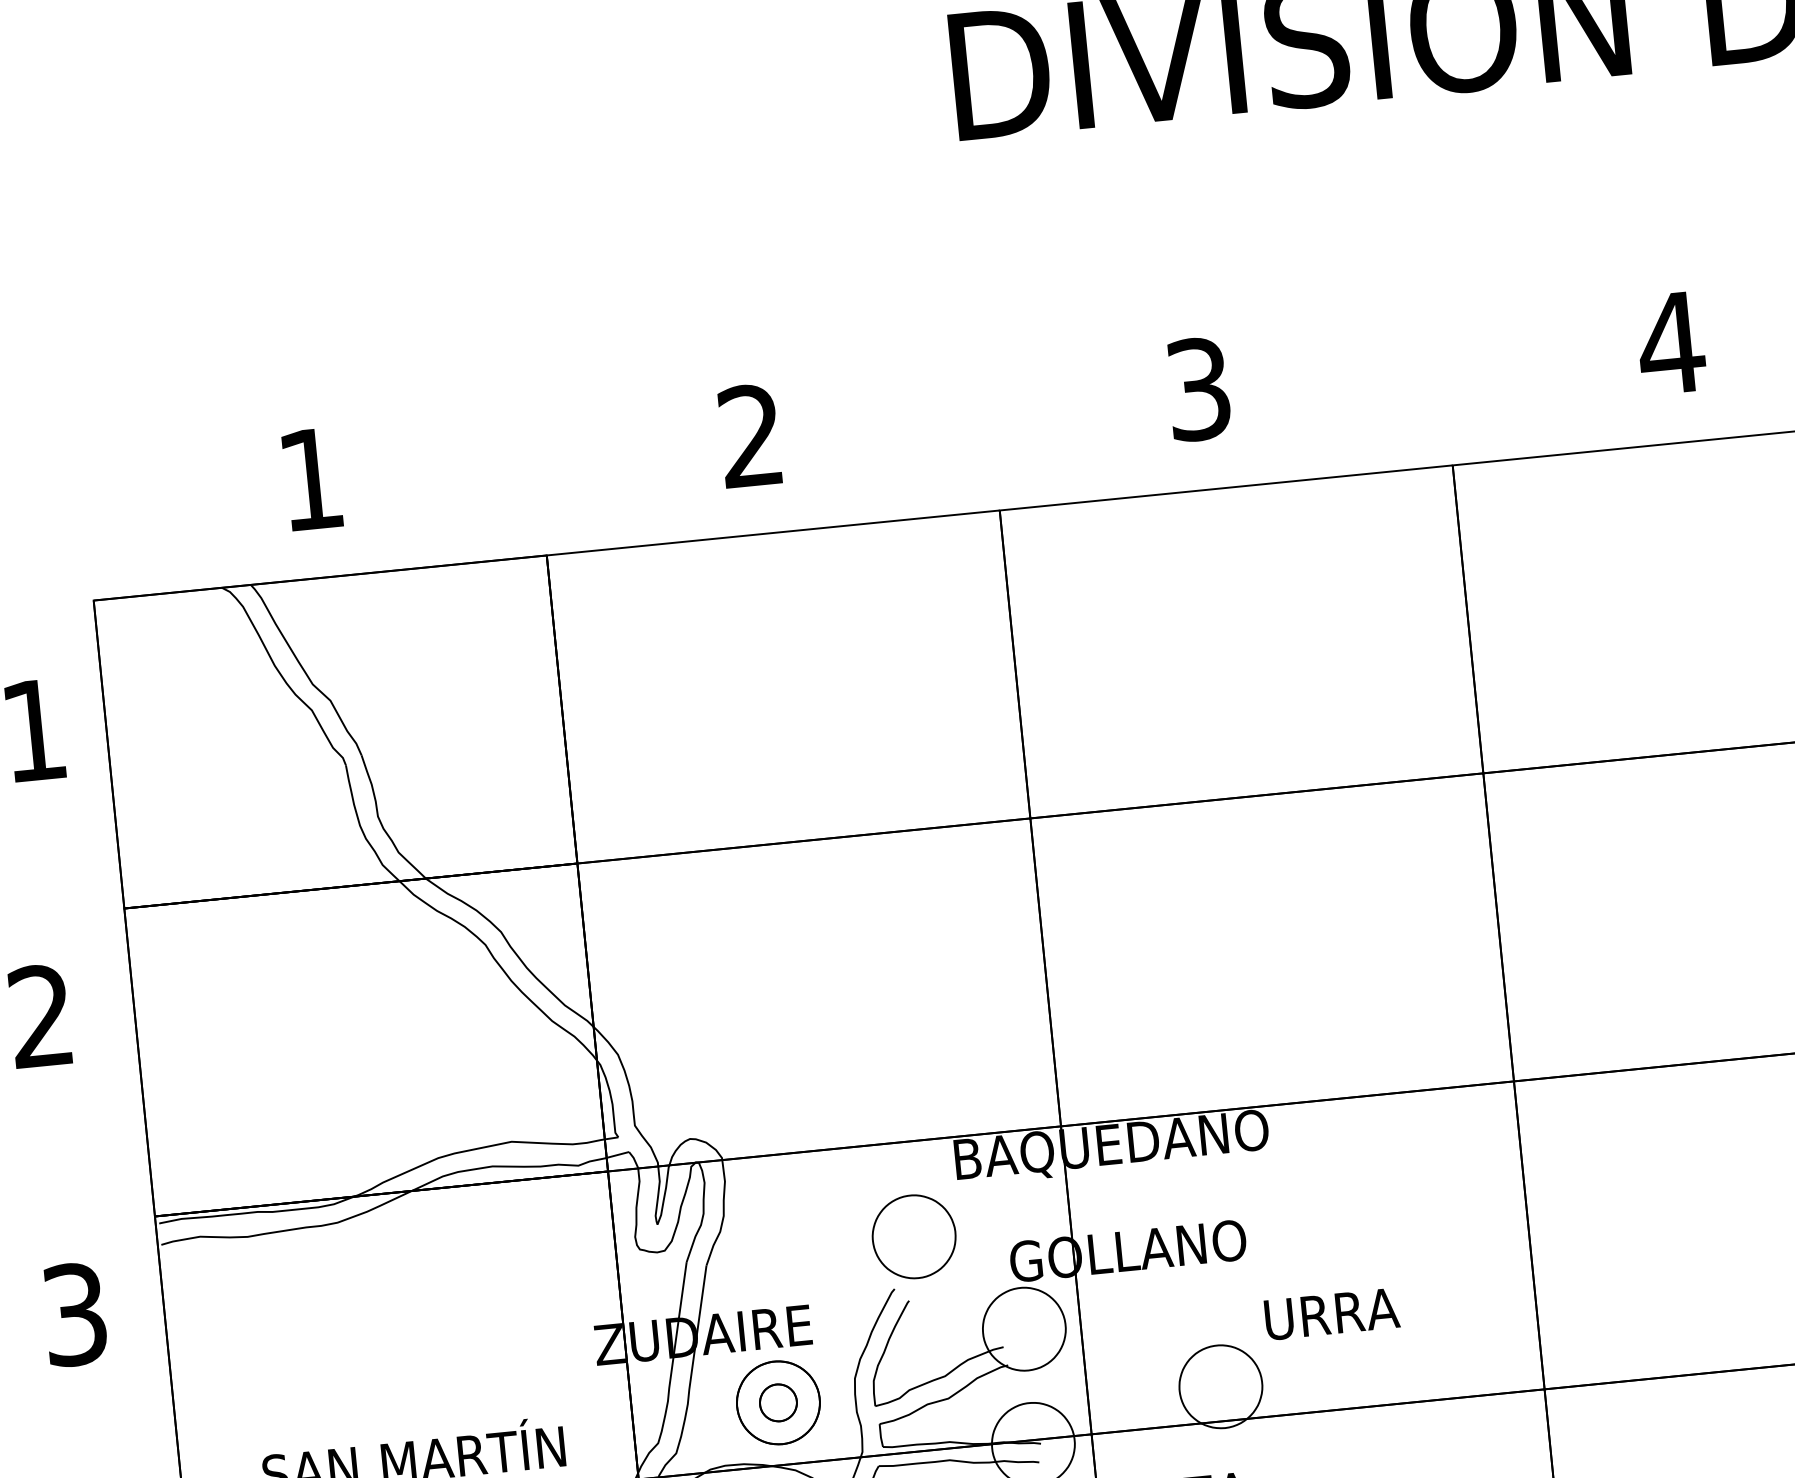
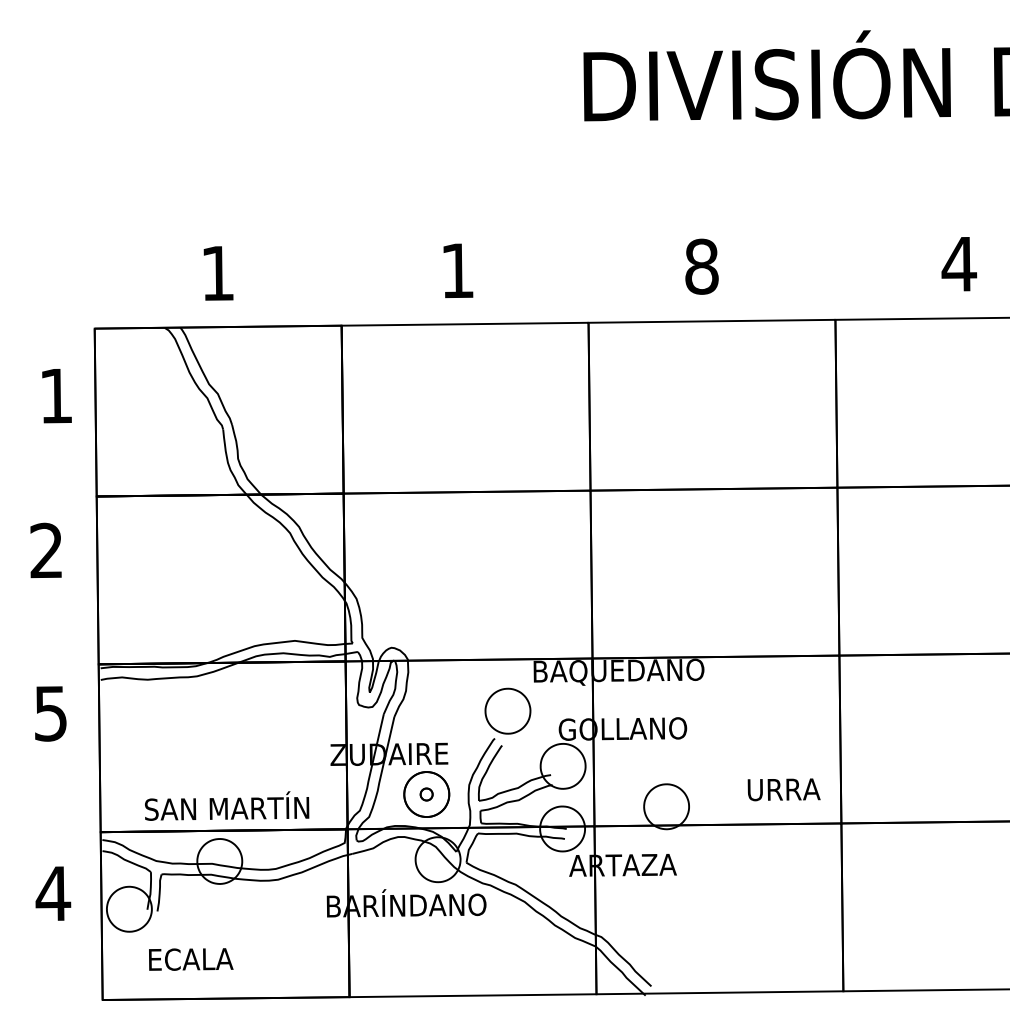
text: (1198, 388) -> (701, 266), 3 -> 8
text: (750, 435) -> (457, 270), 2 -> 1
text: (1330, 1313) -> (783, 789), moved
text: (74, 1314) -> (50, 713), 3 -> 5
part: (777, 1402) -> (426, 794), size x0.6

